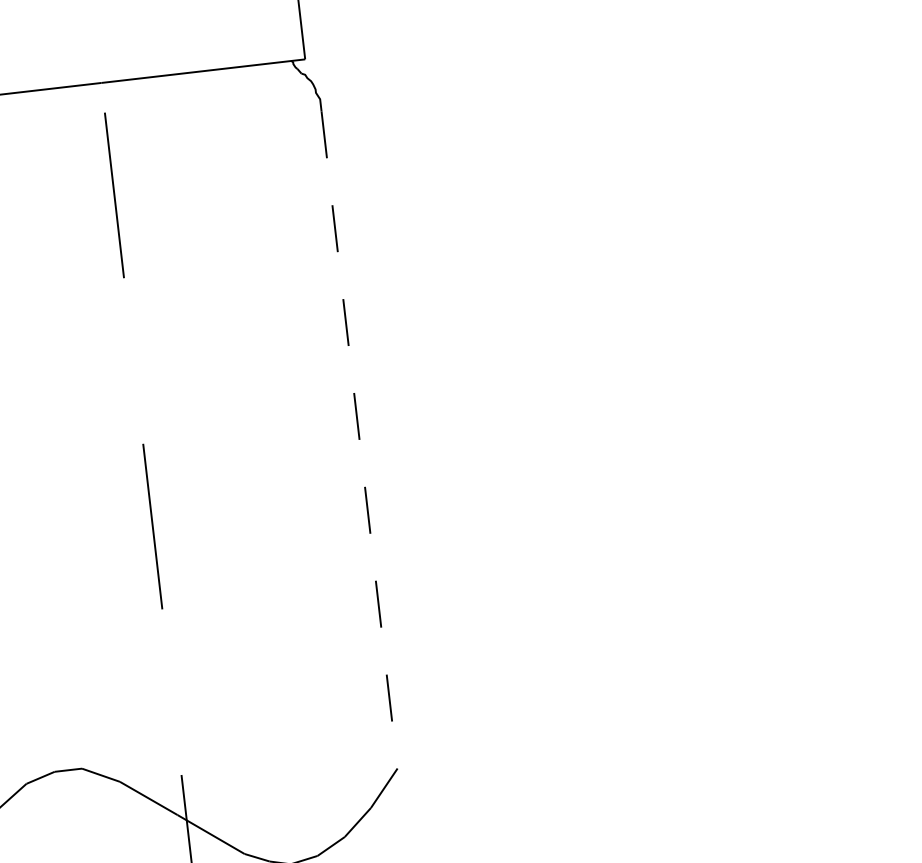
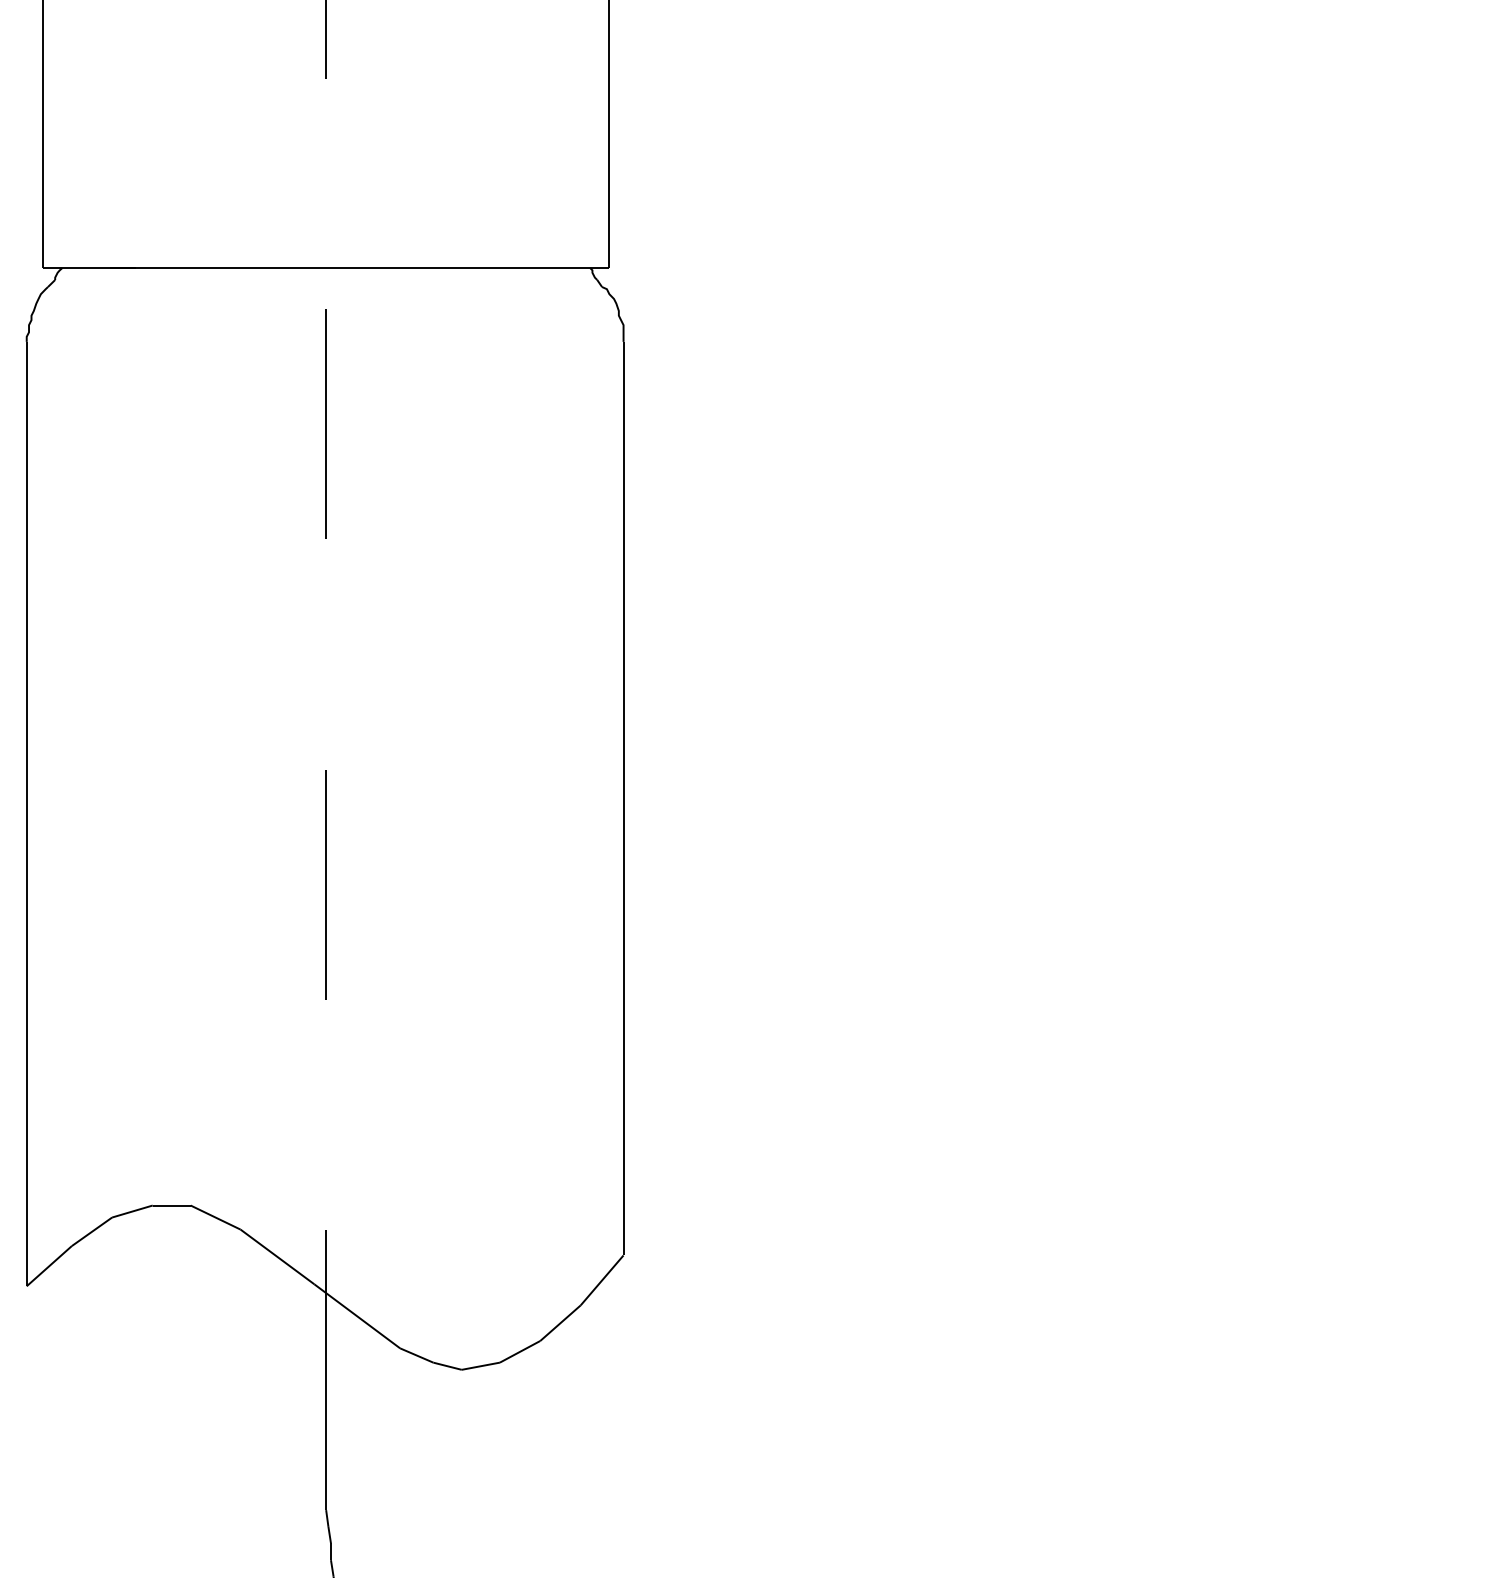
line: (359, 439) -> (623, 798), dashed -> solid

